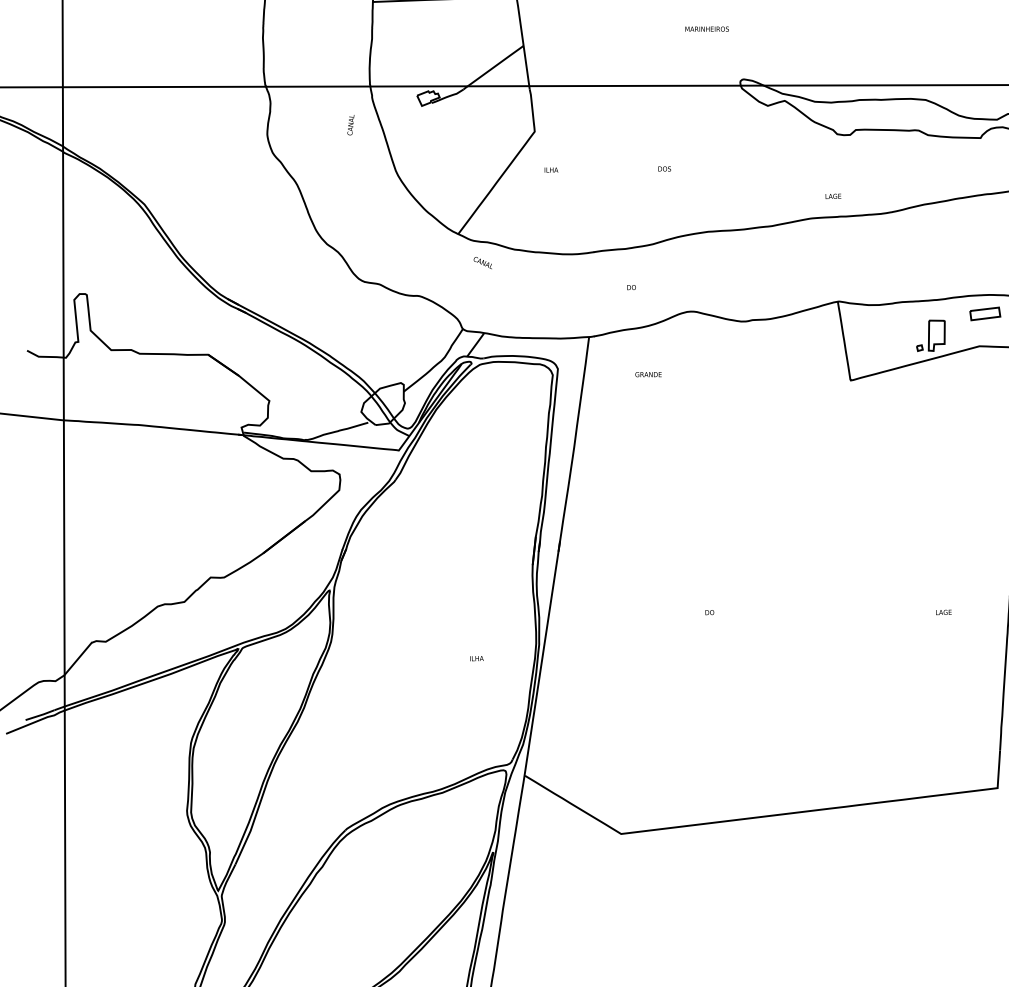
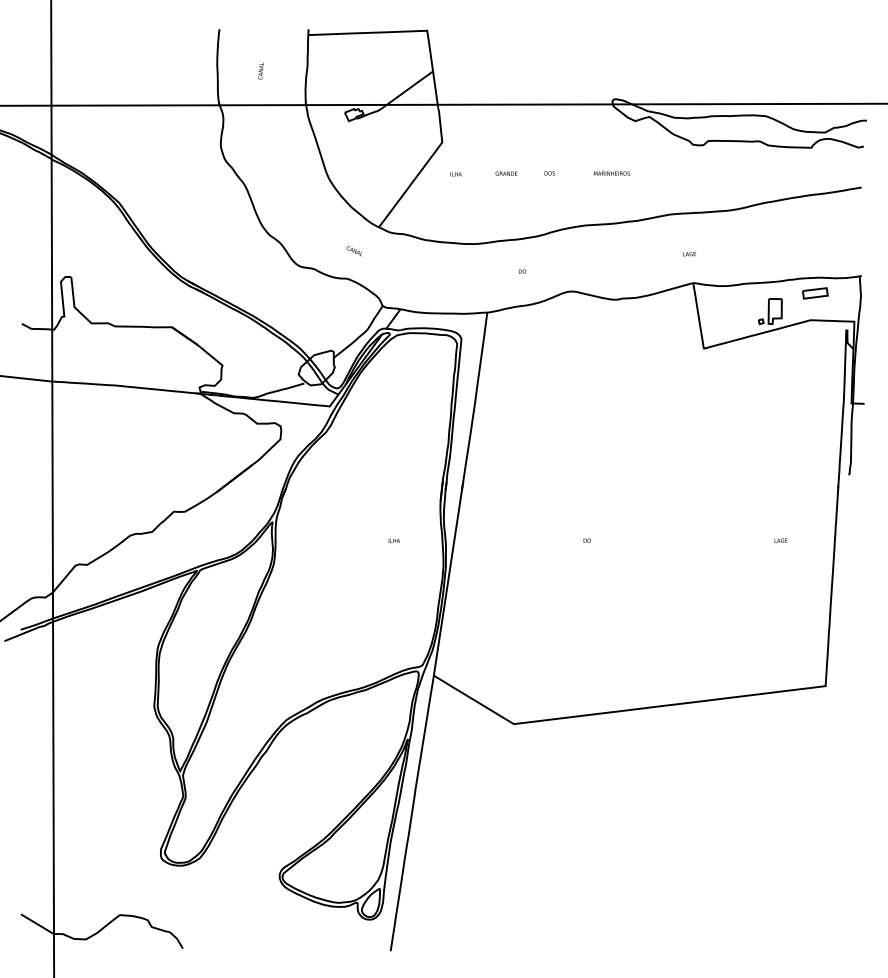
text: (707, 29) -> (612, 173), moved
text: (350, 124) -> (260, 70), moved
text: (833, 195) -> (689, 253), moved
text: (481, 263) -> (353, 251), moved
text: (648, 374) -> (506, 173), moved
text: (475, 658) -> (393, 540), moved

